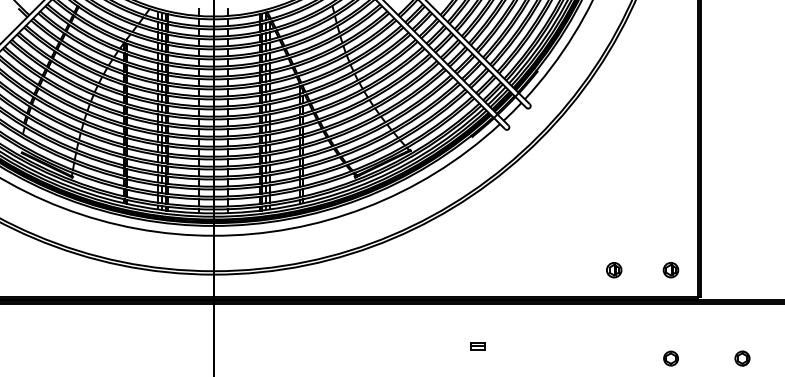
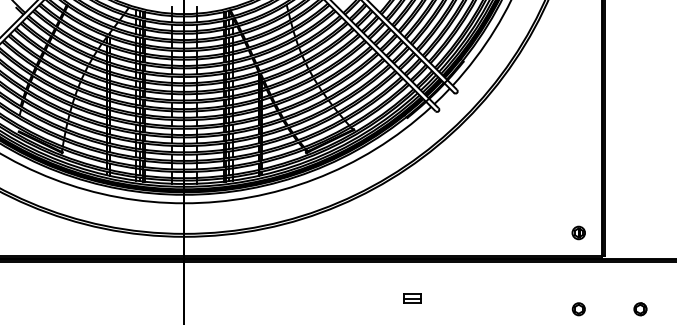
part: (613, 269) -> (529, 232), removed
part: (478, 346) -> (412, 298), size x1.43

